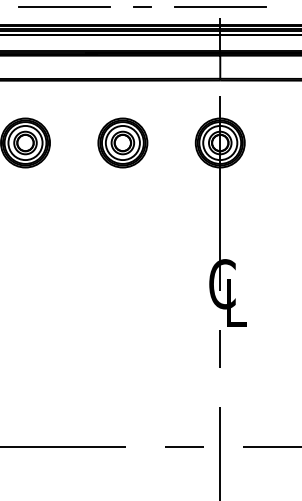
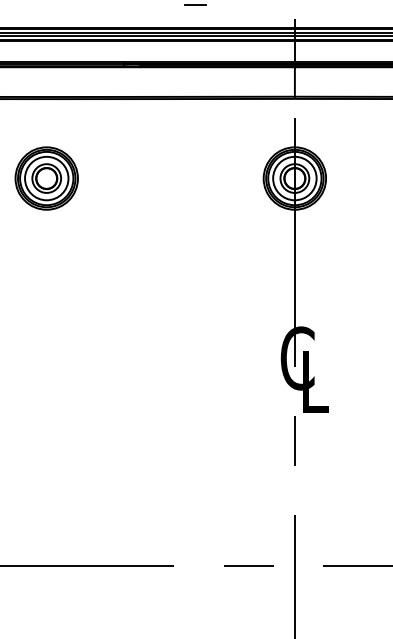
line: (64, 7) -> (96, 5), removed
line: (219, 7) -> (294, 5), removed
part: (122, 142) -> (170, 178), removed

